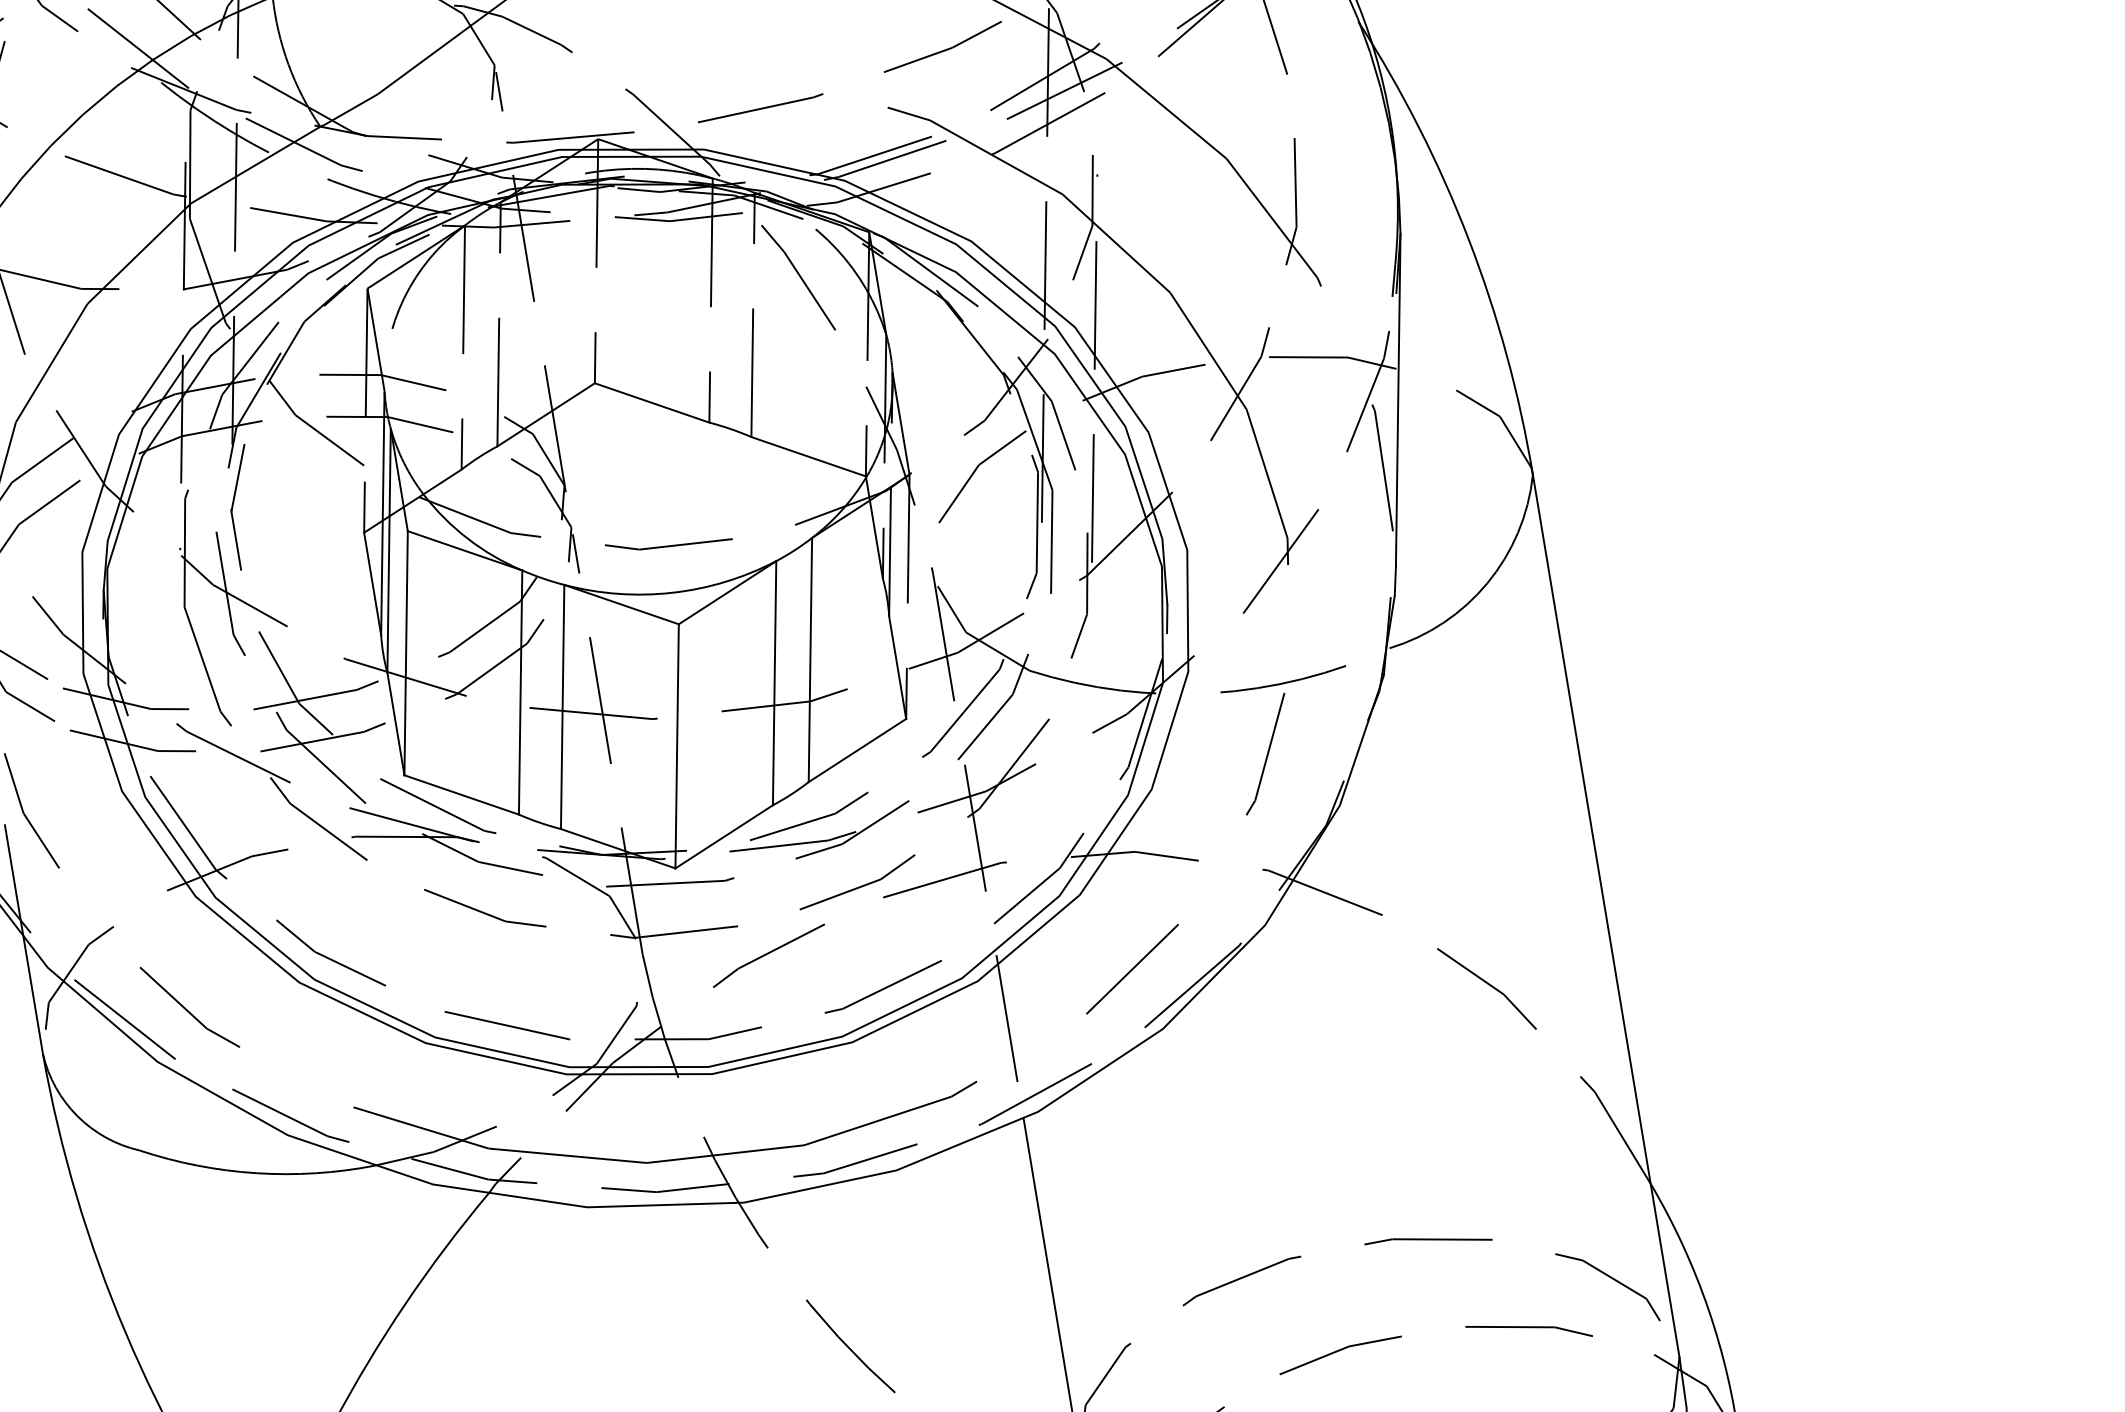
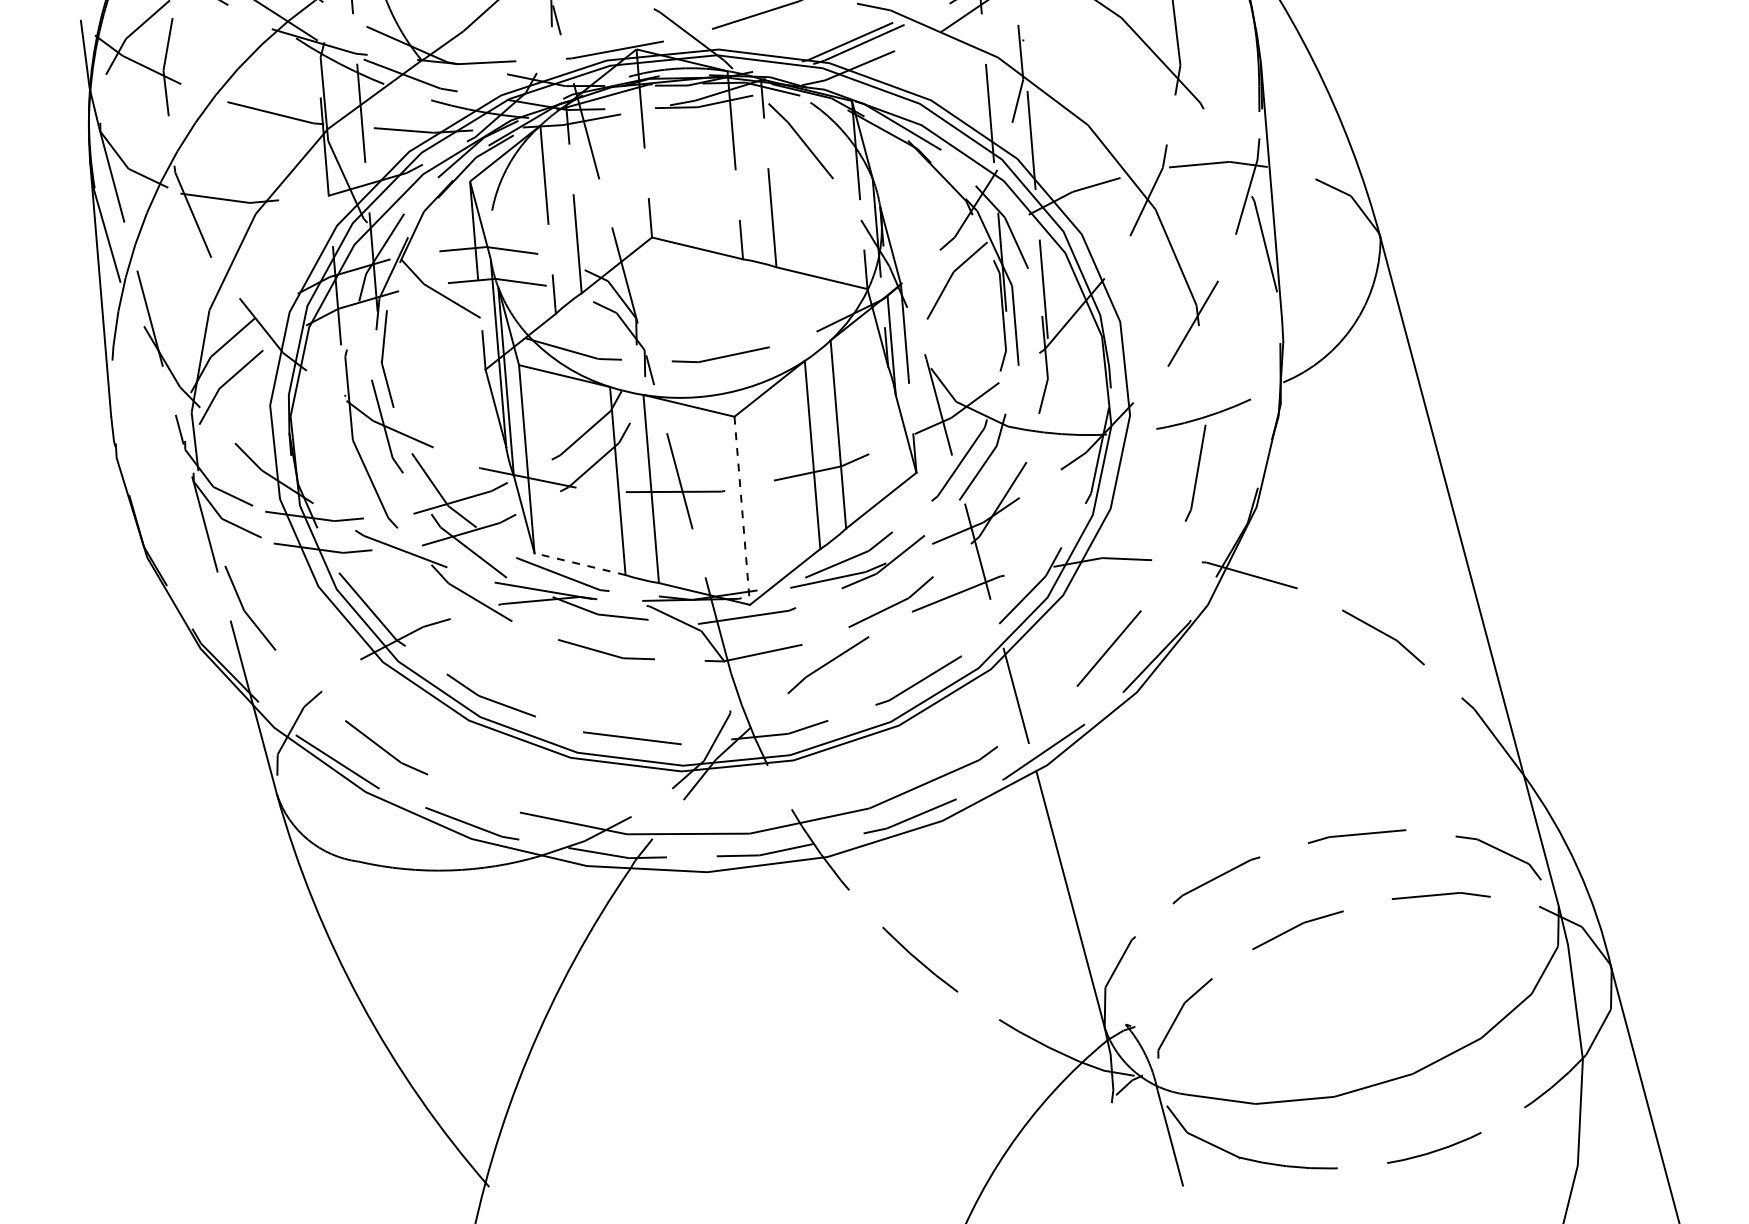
line: (677, 747) -> (742, 511), solid -> dashed
line: (462, 795) -> (580, 564), solid -> dashed

